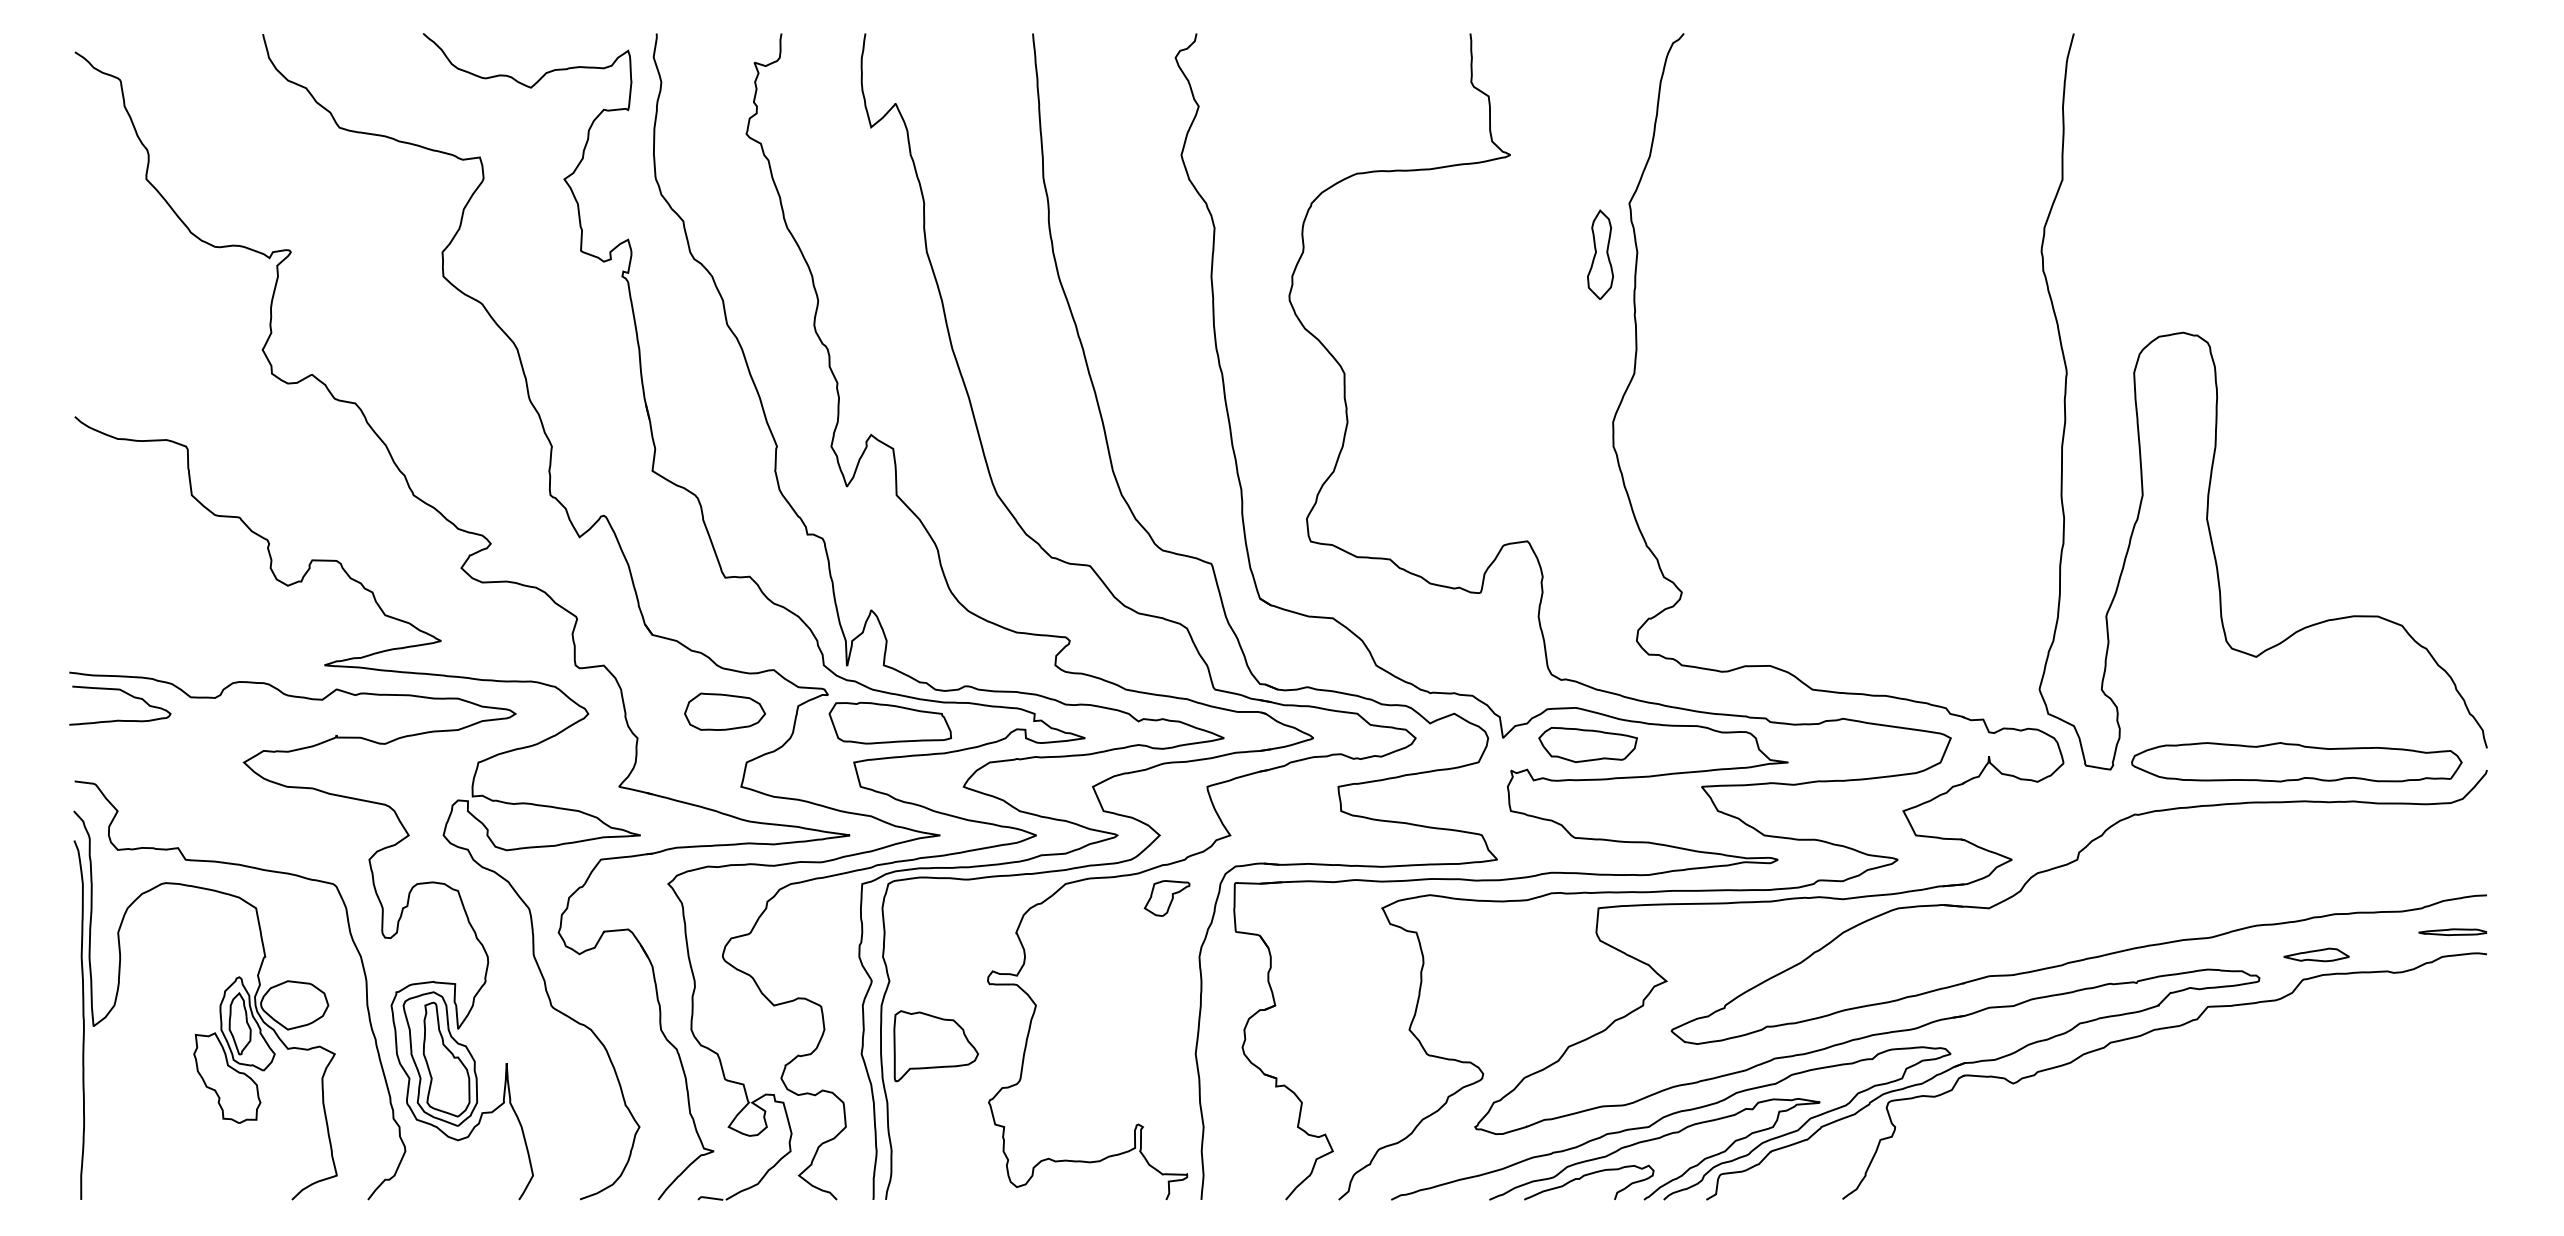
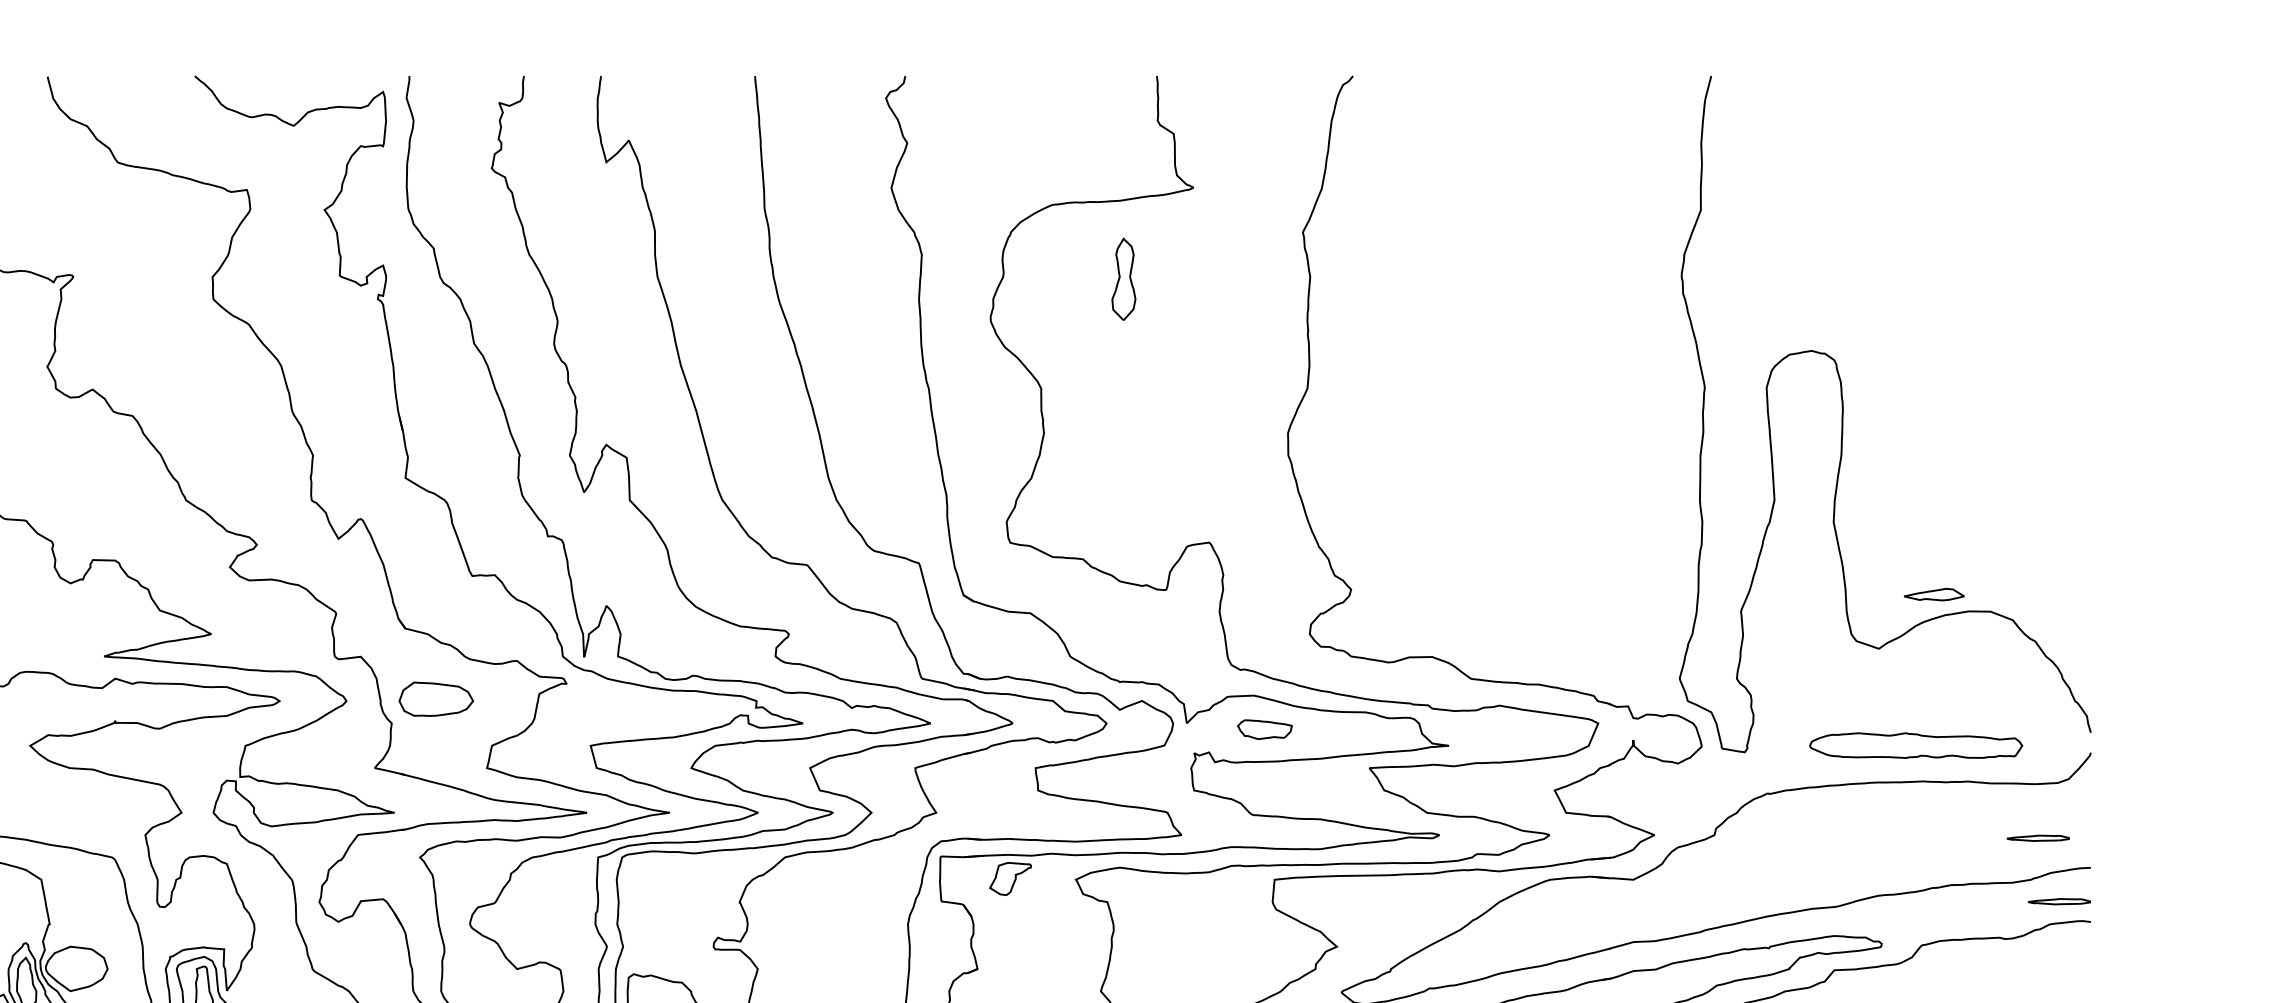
part: (1600, 254) -> (1123, 279), moved
part: (724, 711) -> (435, 698), moved
part: (889, 722) -> (623, 709), removed
part: (1587, 744) -> (1264, 729), size x0.6
part: (2296, 762) -> (1915, 745), size x0.7
part: (2429, 863) -> (2038, 838), added
part: (1166, 898) -> (1009, 878), moved
part: (2316, 954) -> (1934, 594), moved

